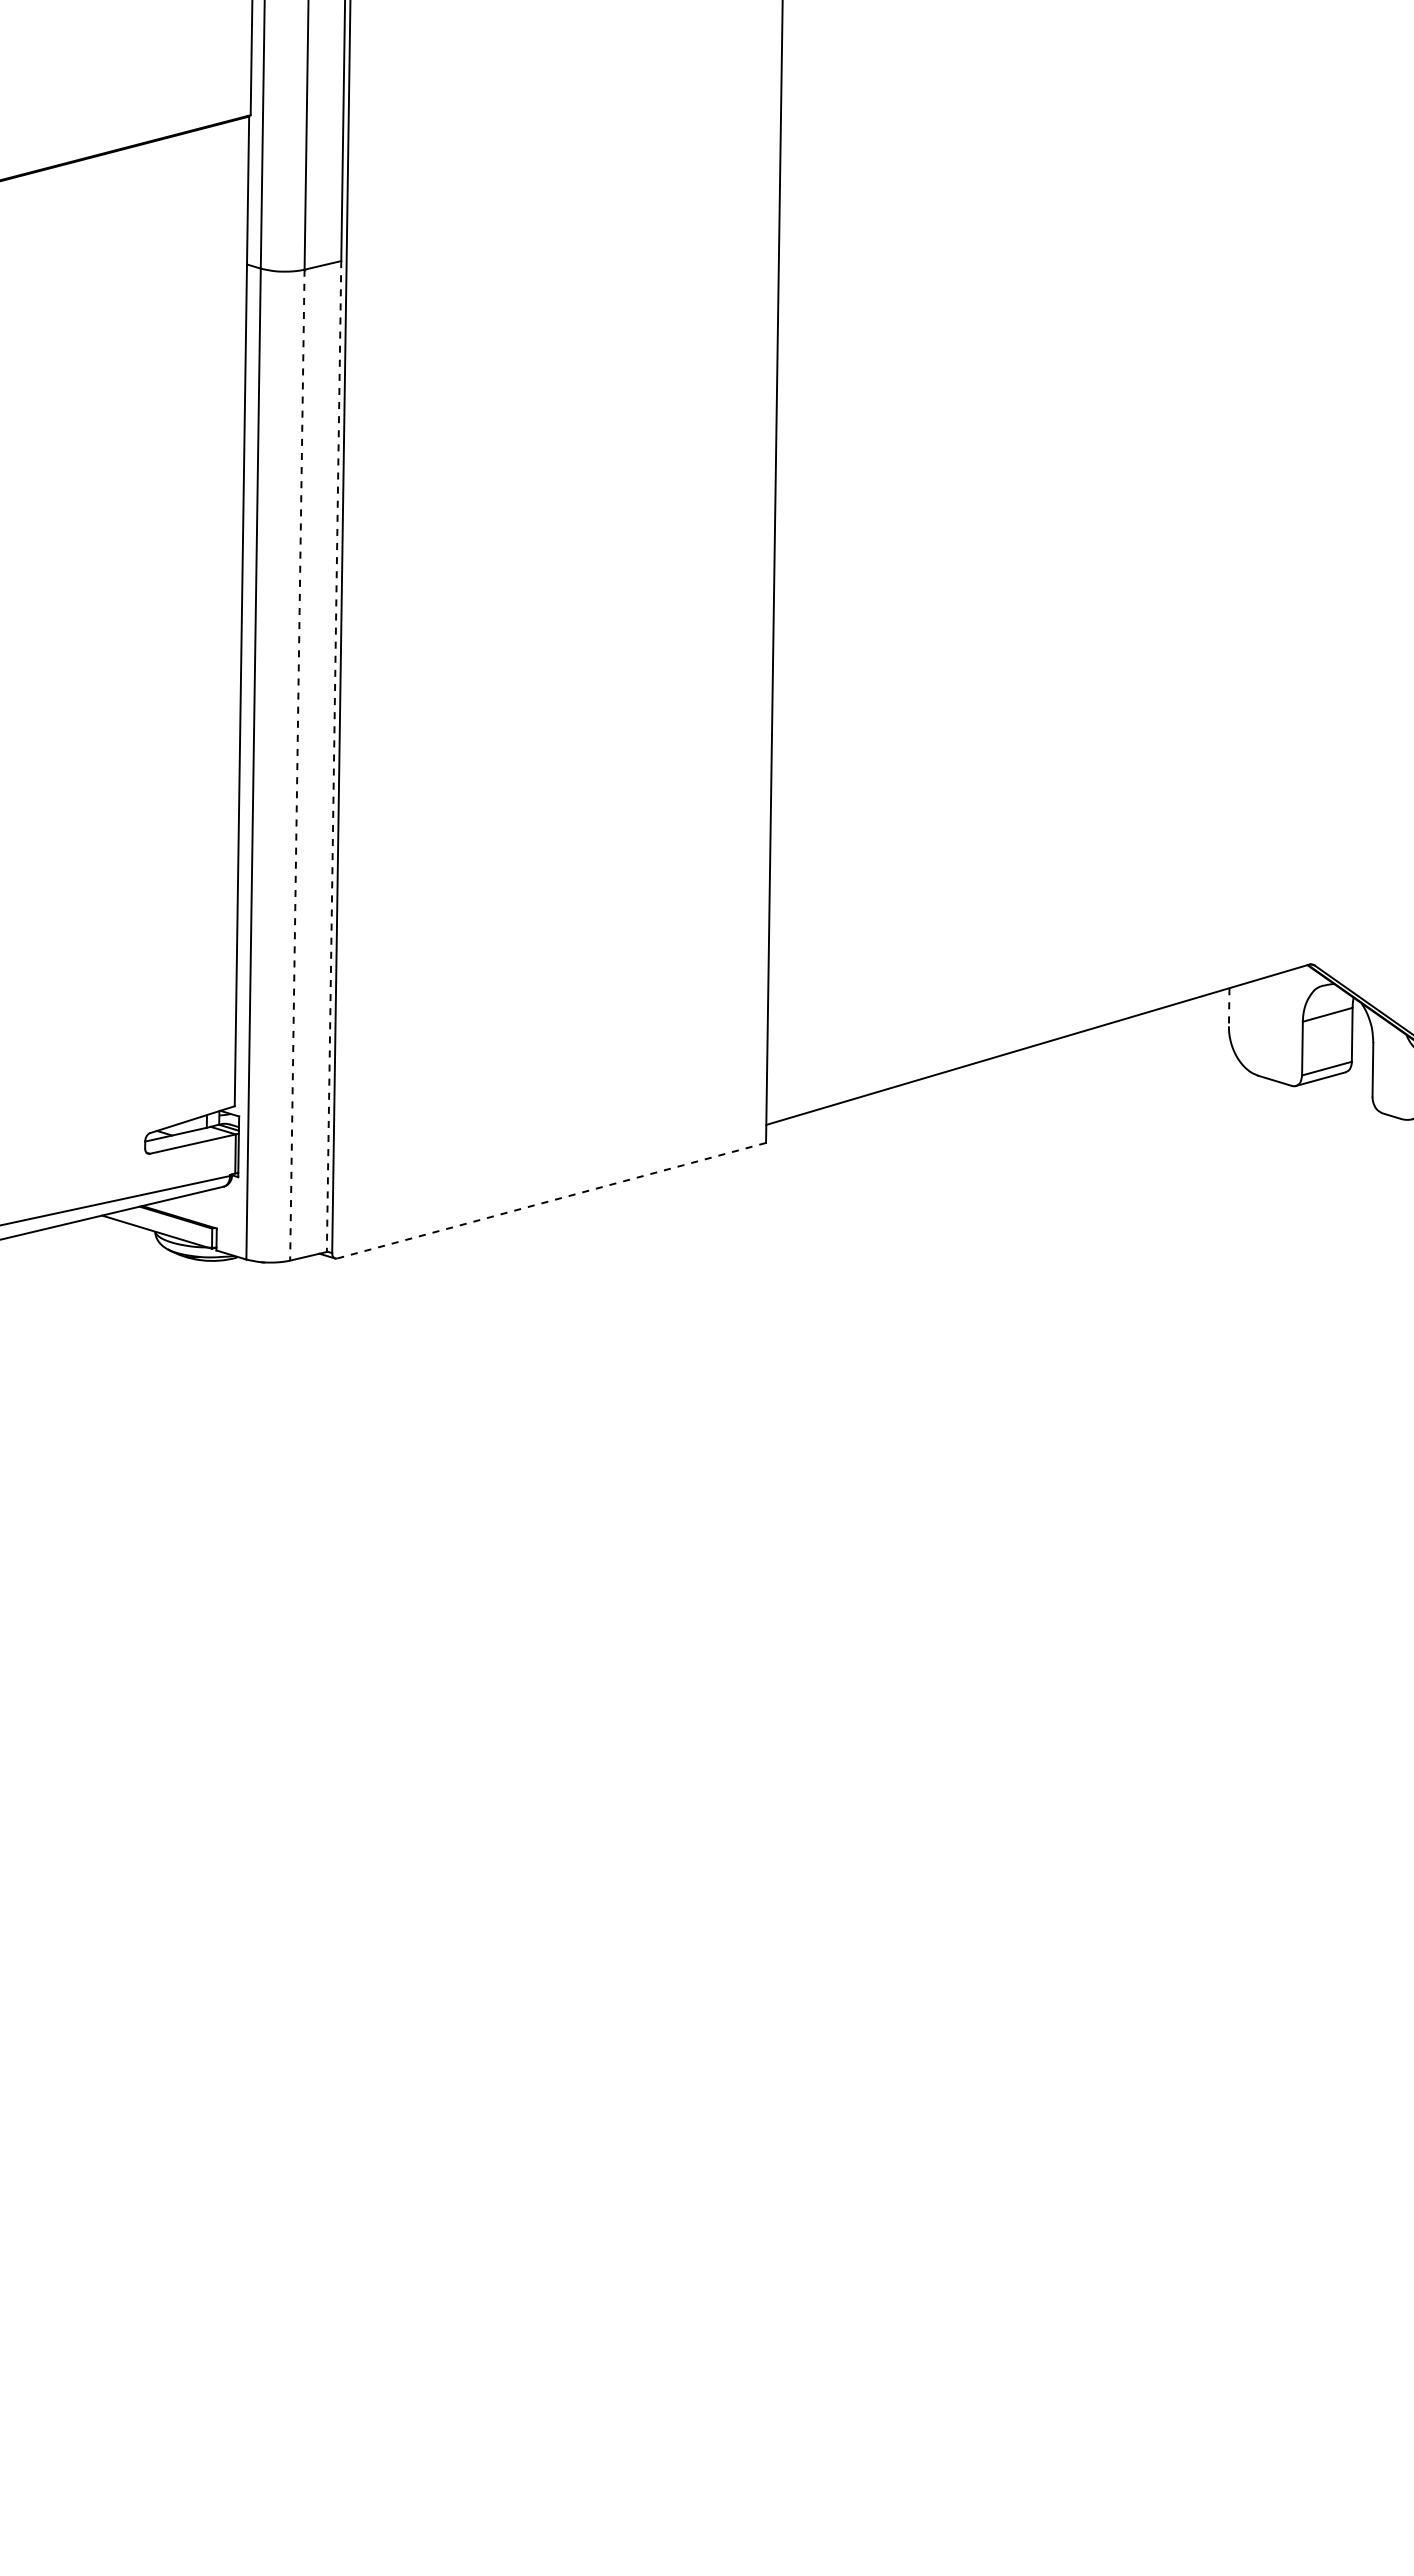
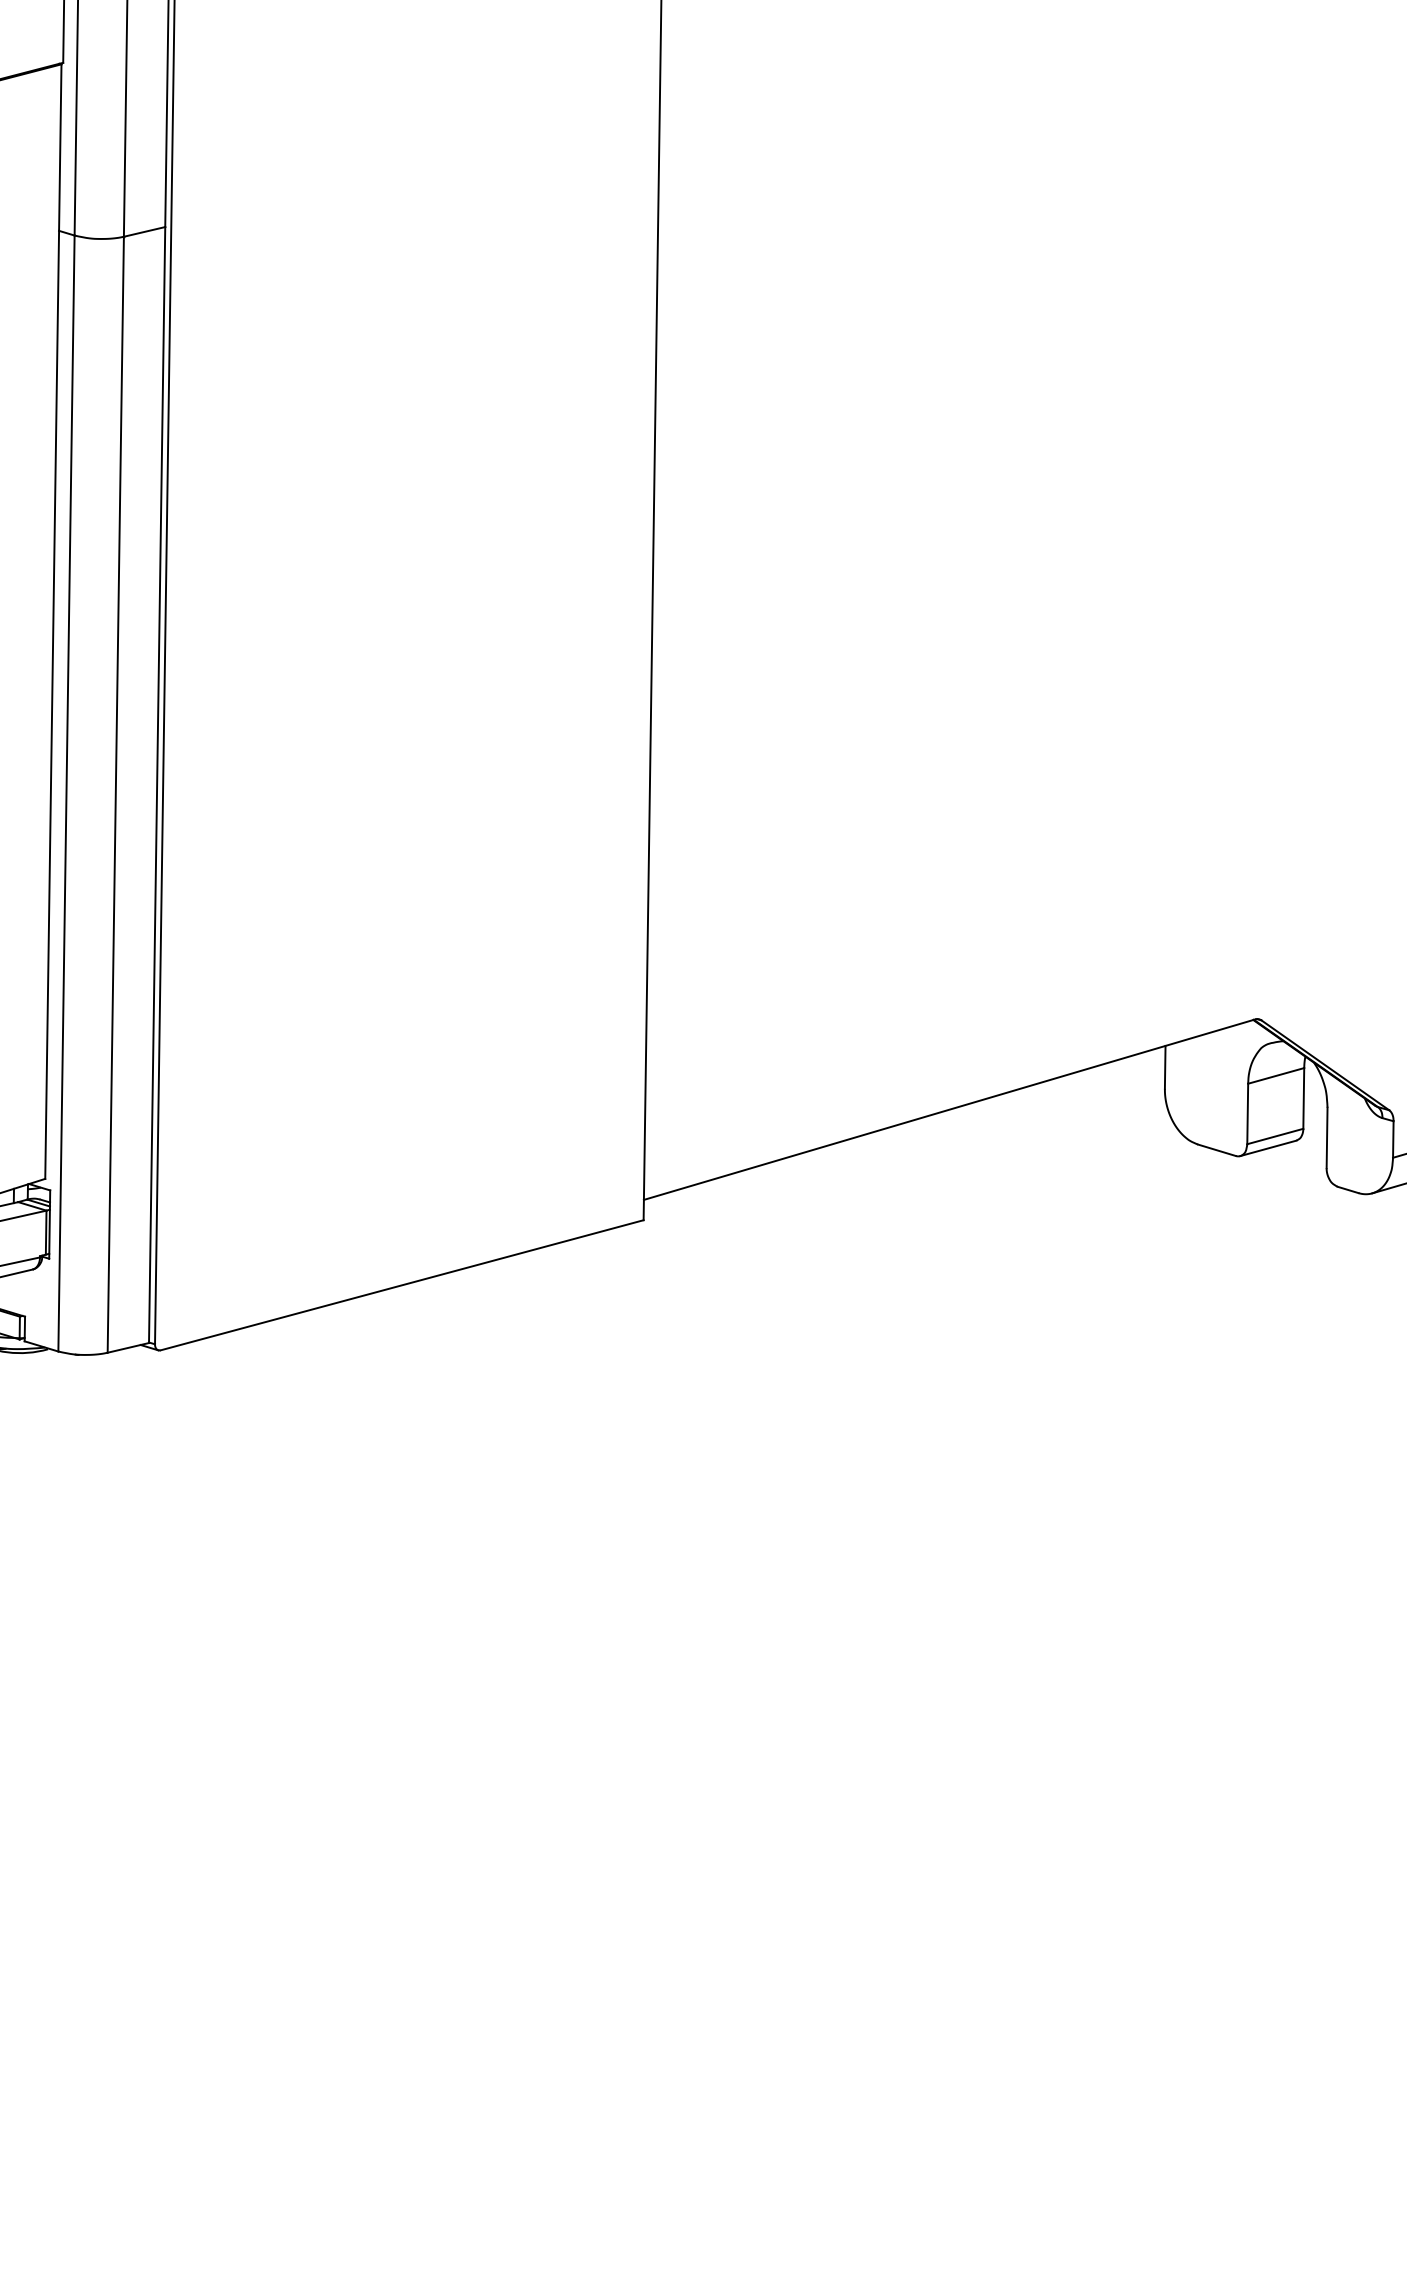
line: (334, 756) -> (157, 784), dashed -> solid
line: (297, 765) -> (115, 795), dashed -> solid
line: (1229, 1007) -> (1165, 1067), dashed -> solid
line: (551, 1200) -> (401, 1285), dashed -> solid

